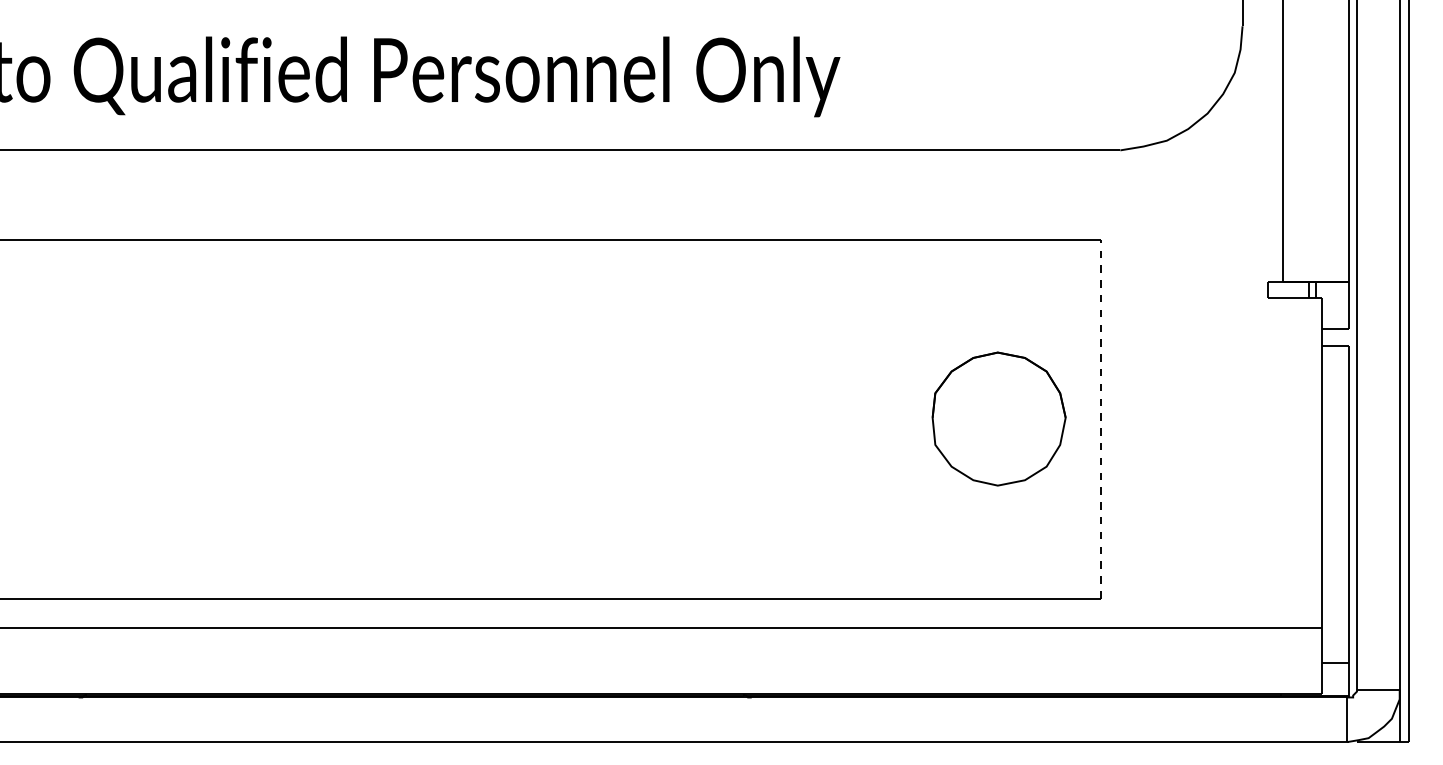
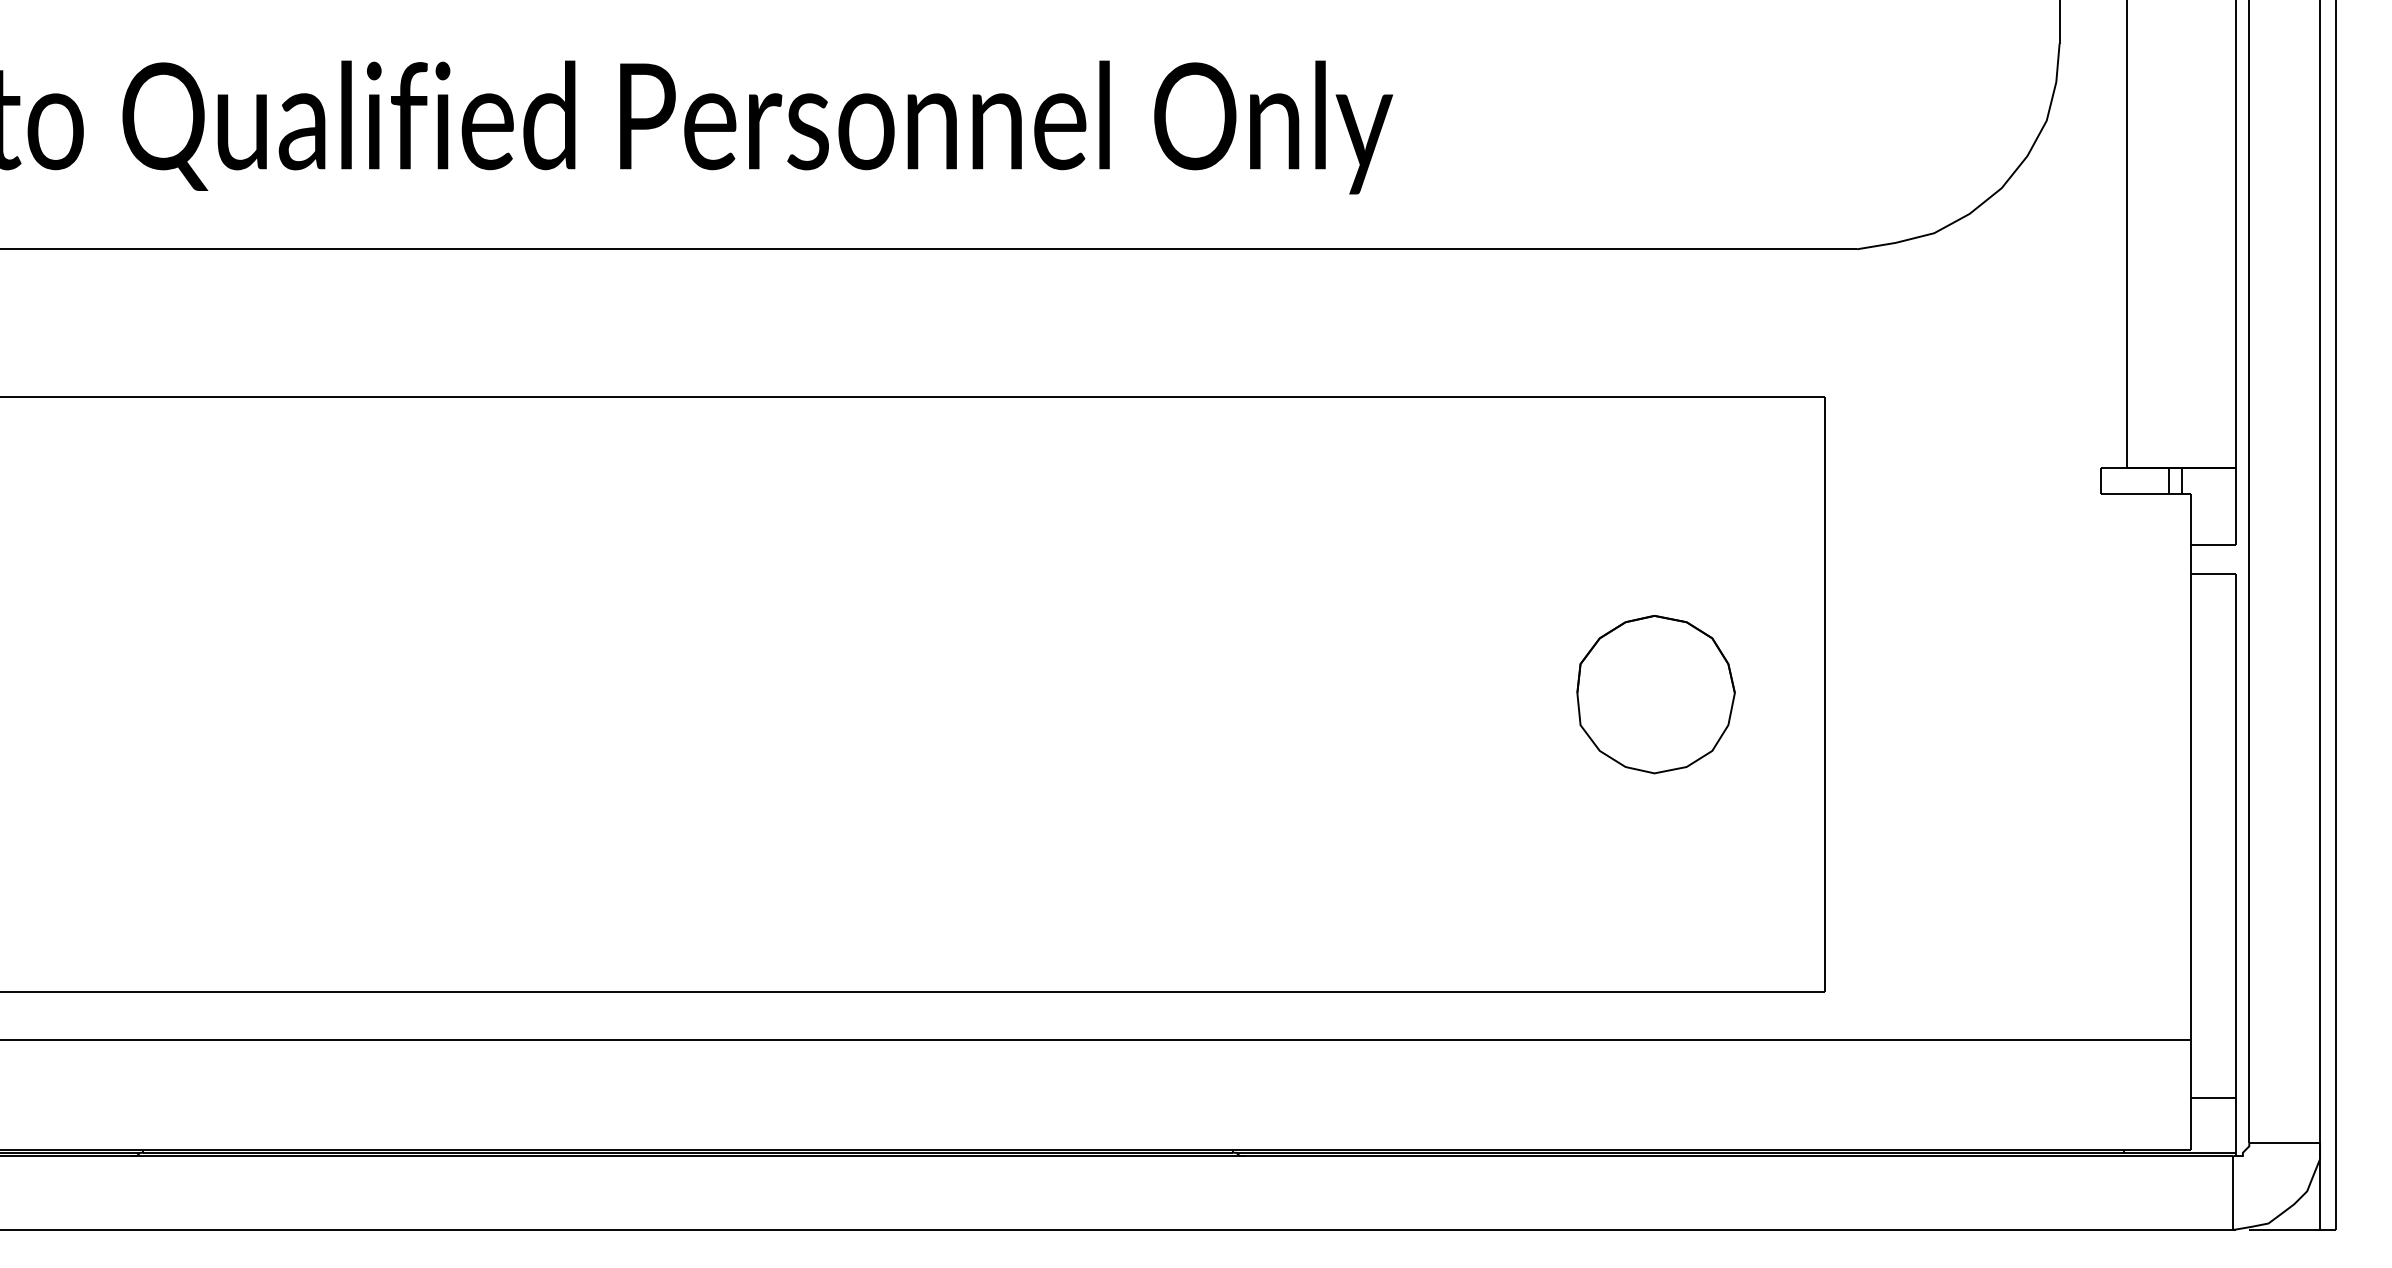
part: (998, 418) -> (1655, 693), size x0.71
line: (1100, 418) -> (1824, 693), dashed -> solid

